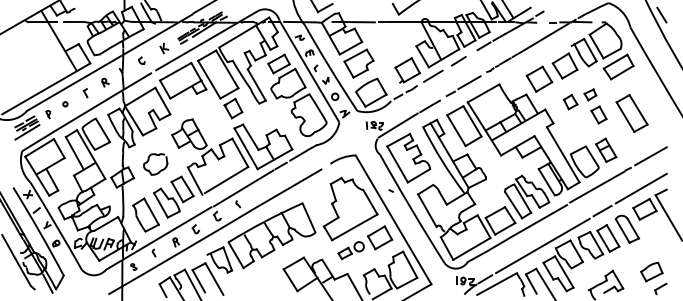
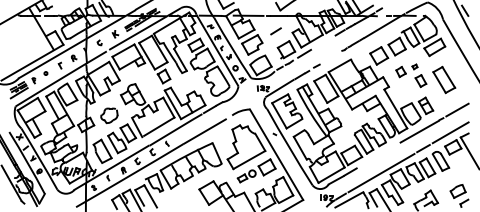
line: (458, 61) -> (275, 31), moved
line: (469, 82) -> (329, 58), removed
part: (590, 94) -> (414, 66), size x0.6
line: (537, 221) -> (377, 155), removed

